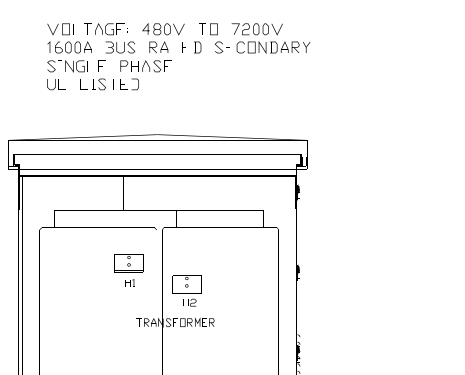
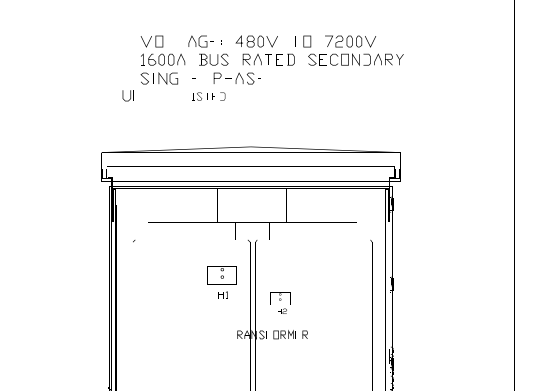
part: (52, 84) -> (127, 95), moved
part: (115, 84) -> (208, 96), size x0.7
part: (187, 290) -> (280, 302), size x0.7

